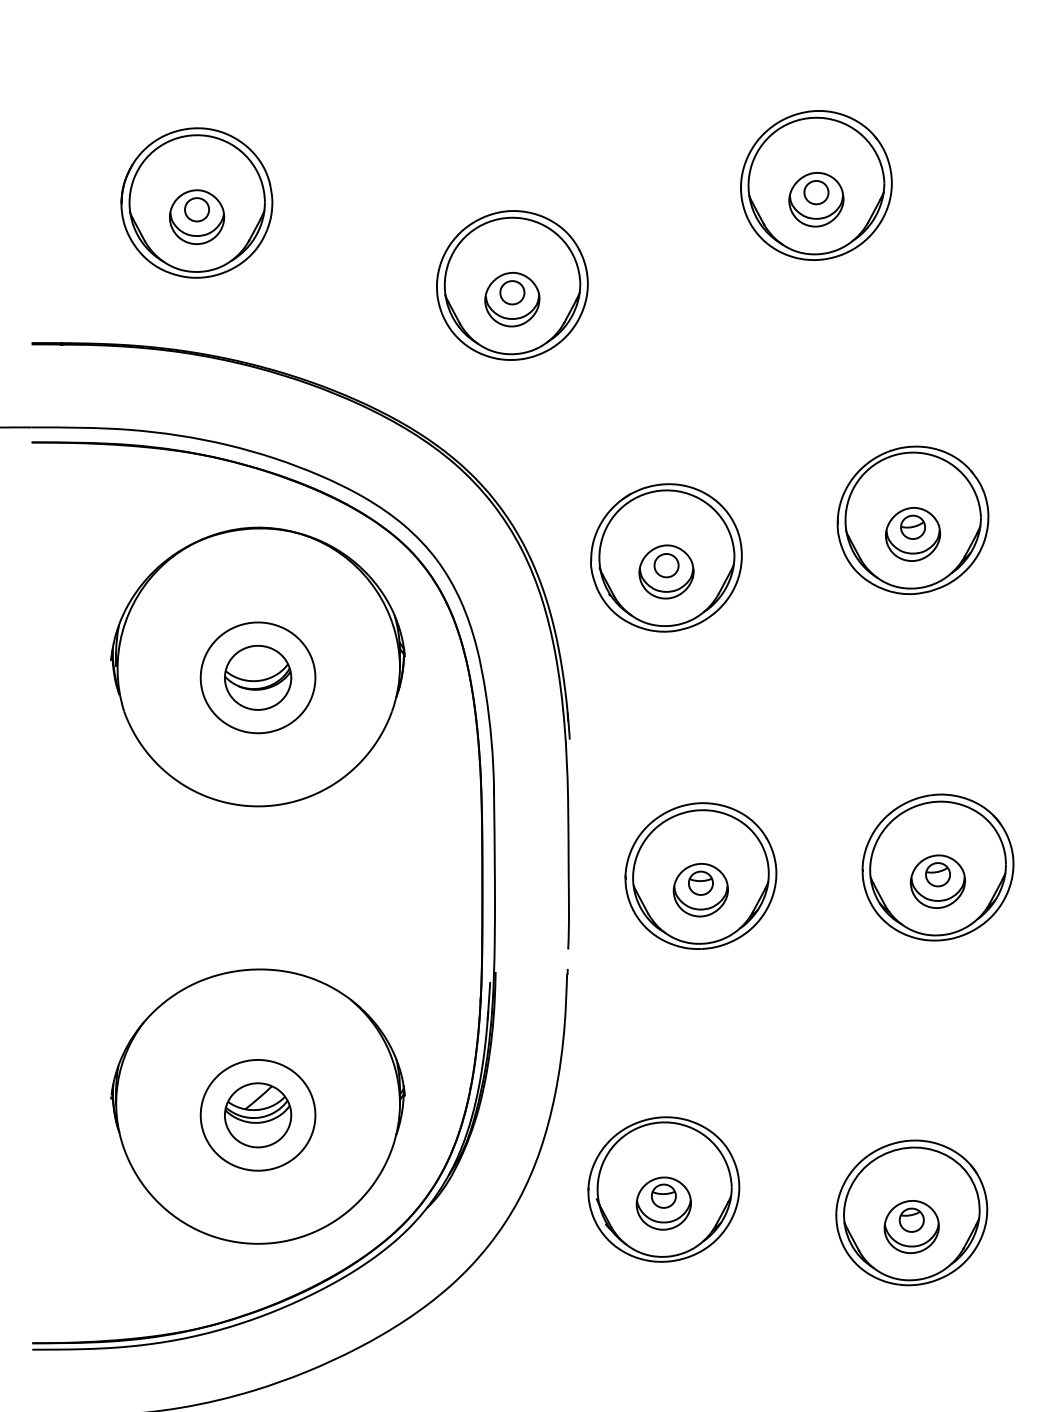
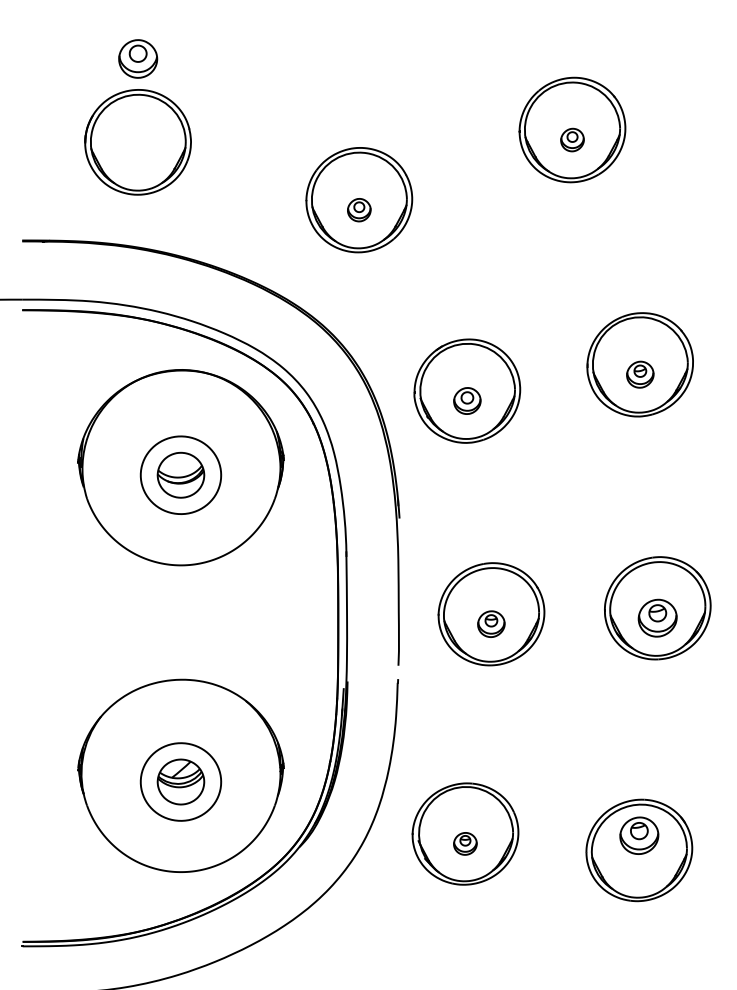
part: (816, 199) -> (572, 139), size x0.6
part: (197, 216) -> (138, 58), moved
part: (512, 299) -> (359, 209), size x0.6
part: (913, 534) -> (640, 374), size x0.7
part: (666, 571) -> (467, 400), size x0.7
part: (700, 890) -> (491, 624), size x0.7
part: (663, 1203) -> (465, 843), size x0.6
part: (911, 1226) -> (639, 835), moved

